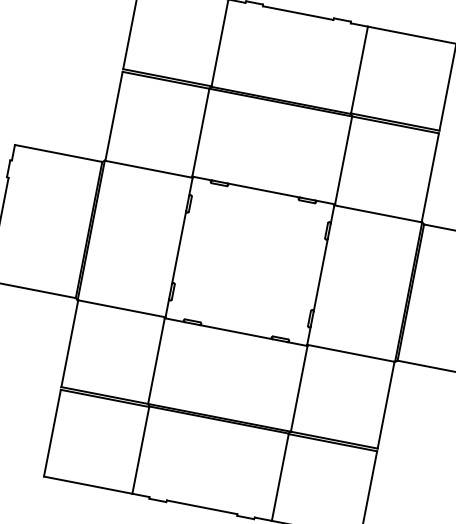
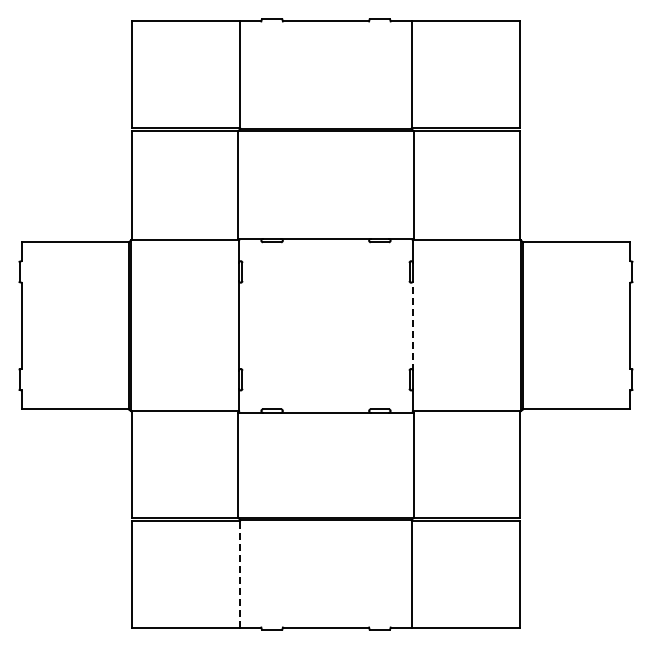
line: (320, 274) -> (412, 325), solid -> dashed
line: (140, 449) -> (240, 573), solid -> dashed

